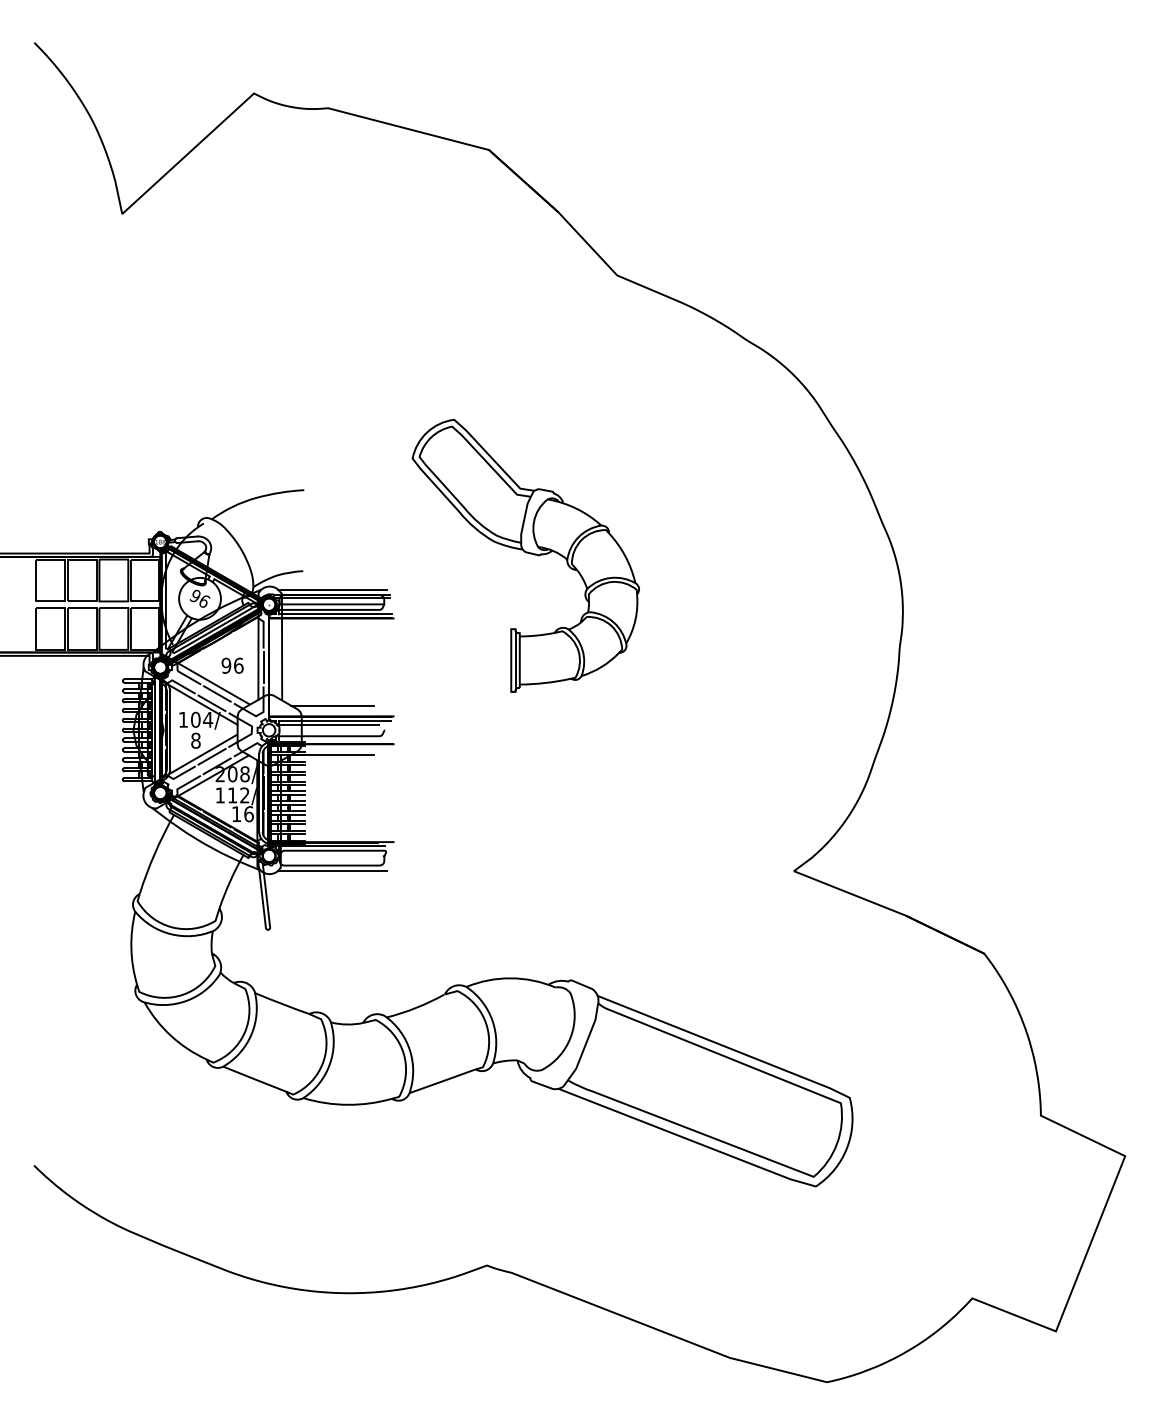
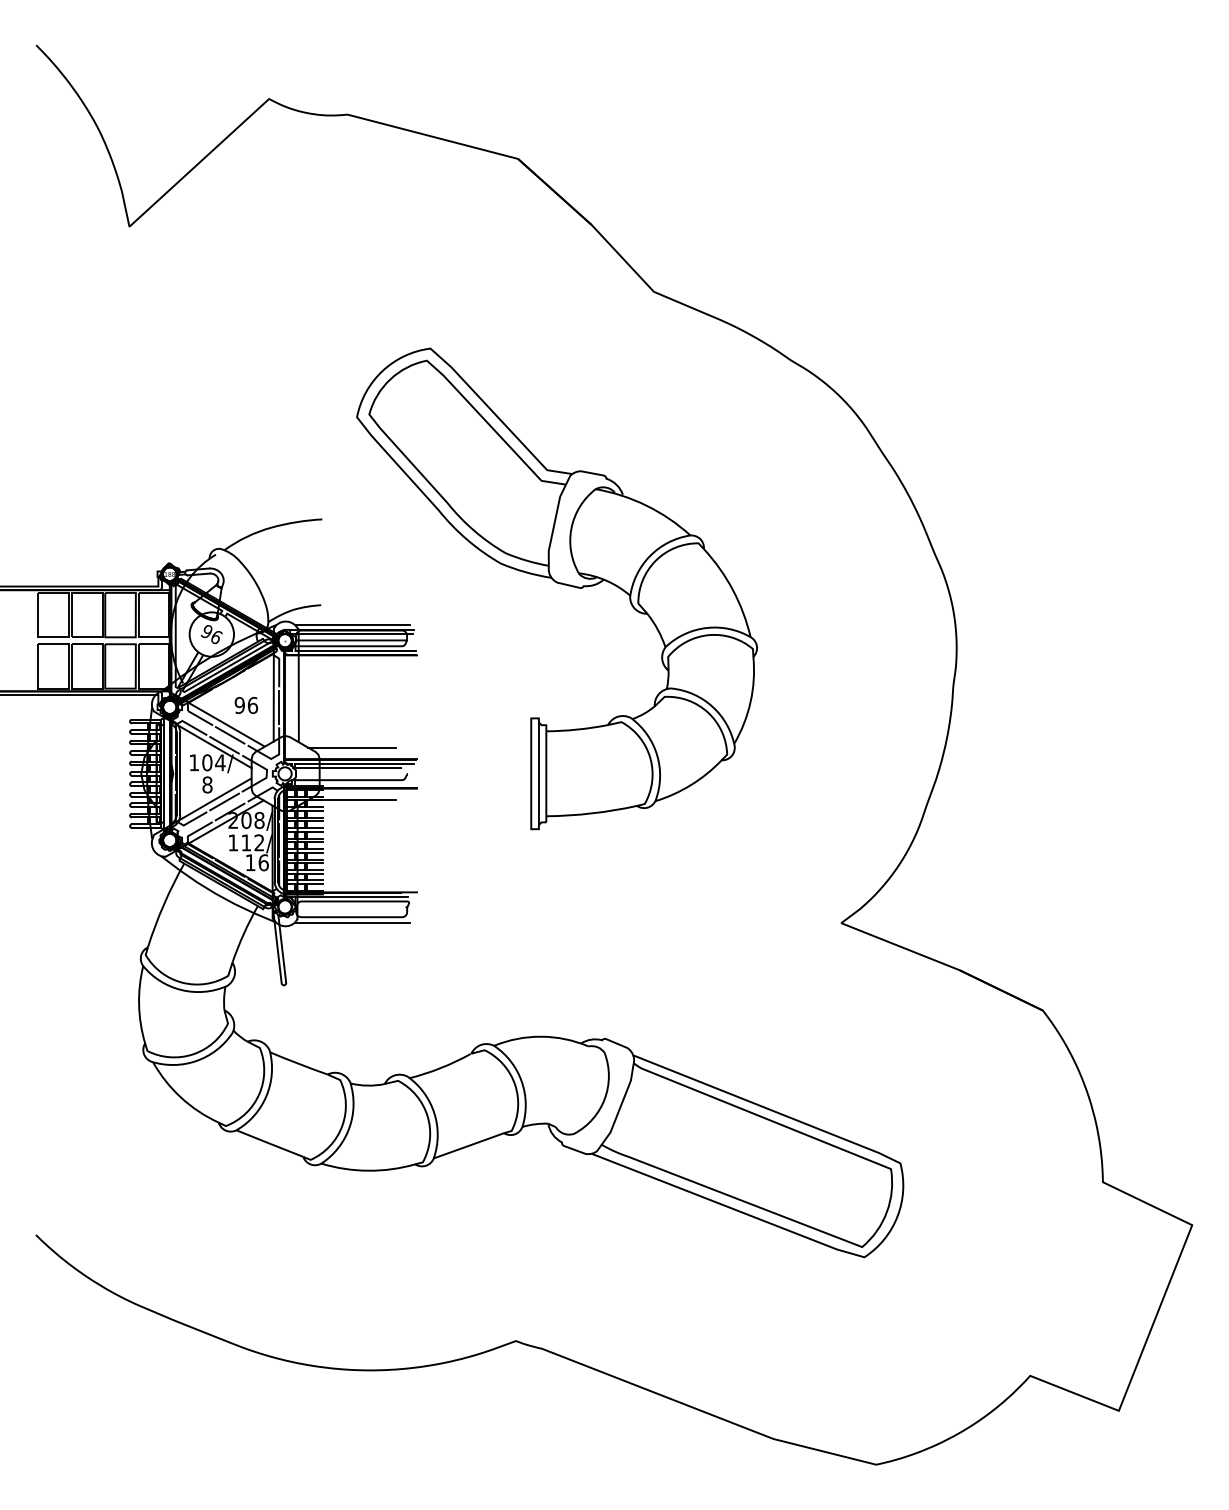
part: (525, 555) -> (556, 588), size x1.67

